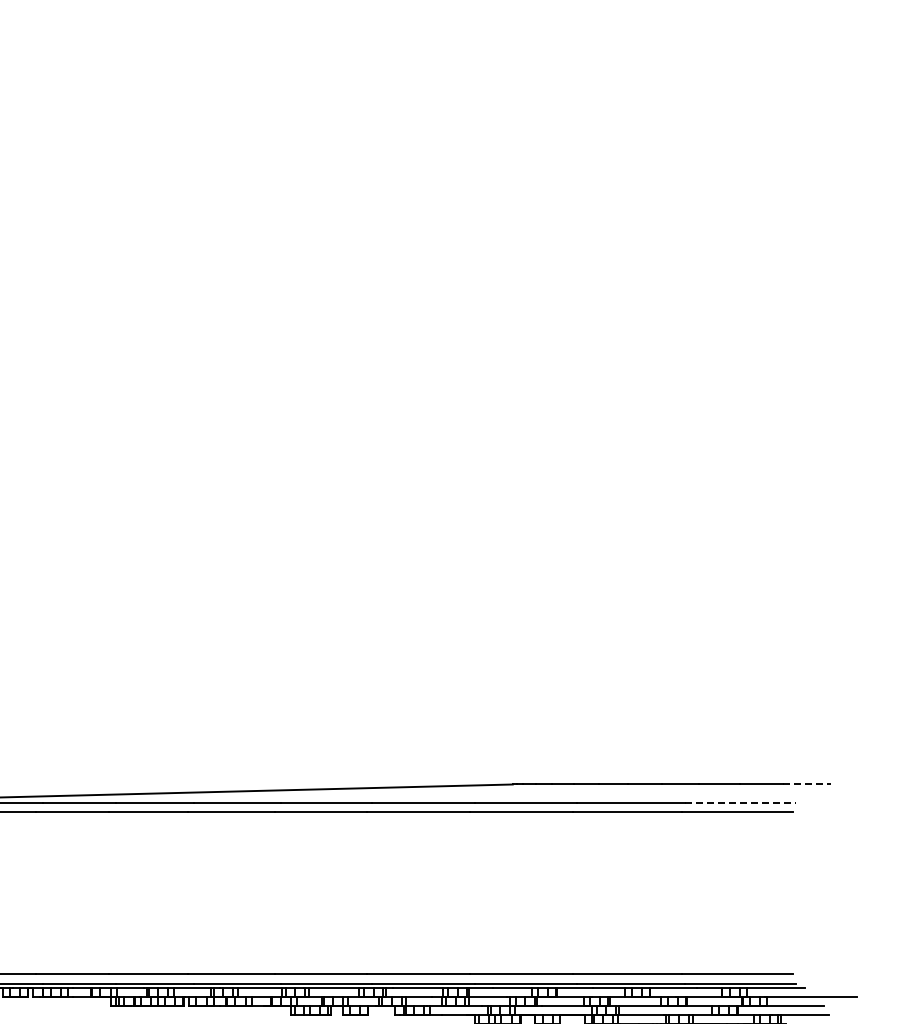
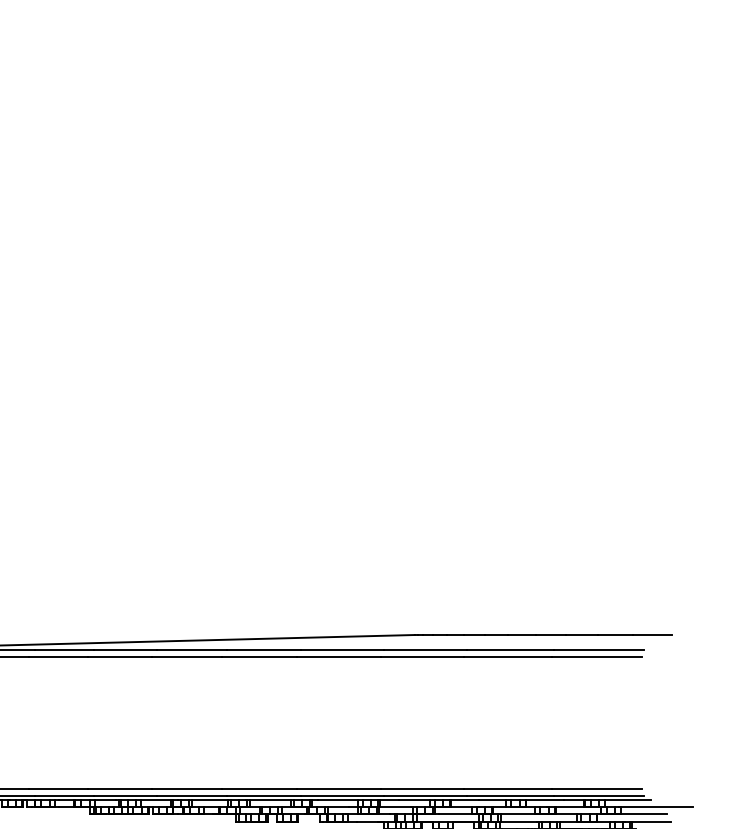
line: (807, 784) -> (653, 635), dashed -> solid
line: (740, 802) -> (599, 649), dashed -> solid

